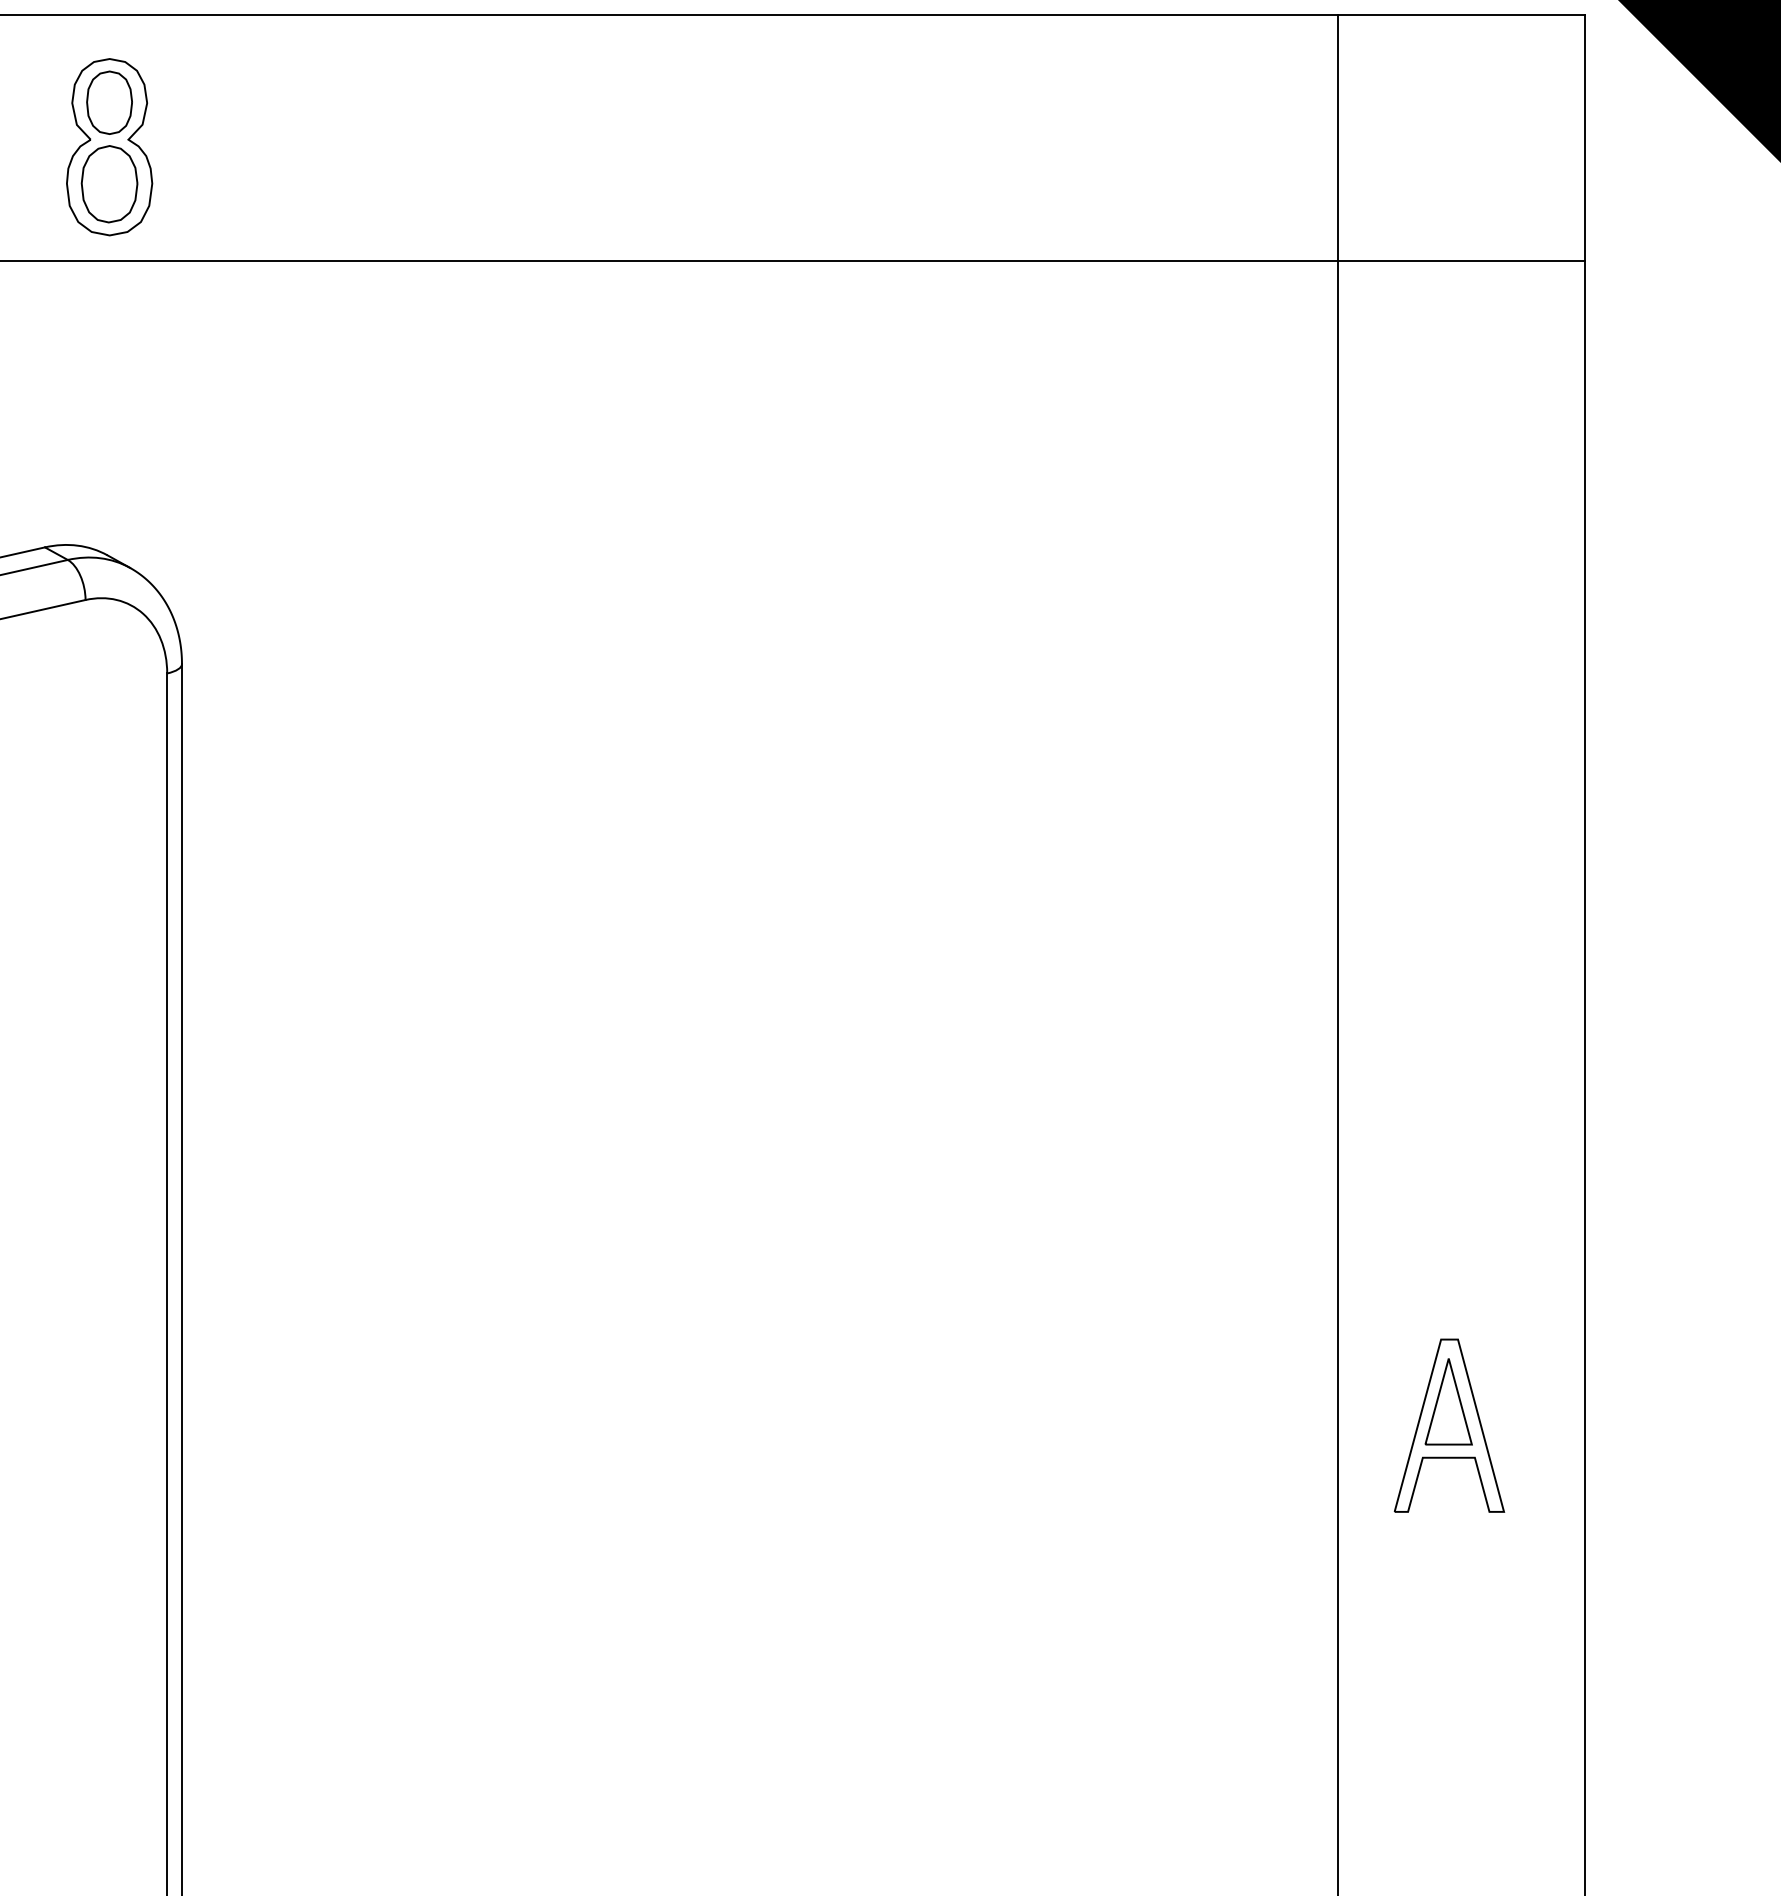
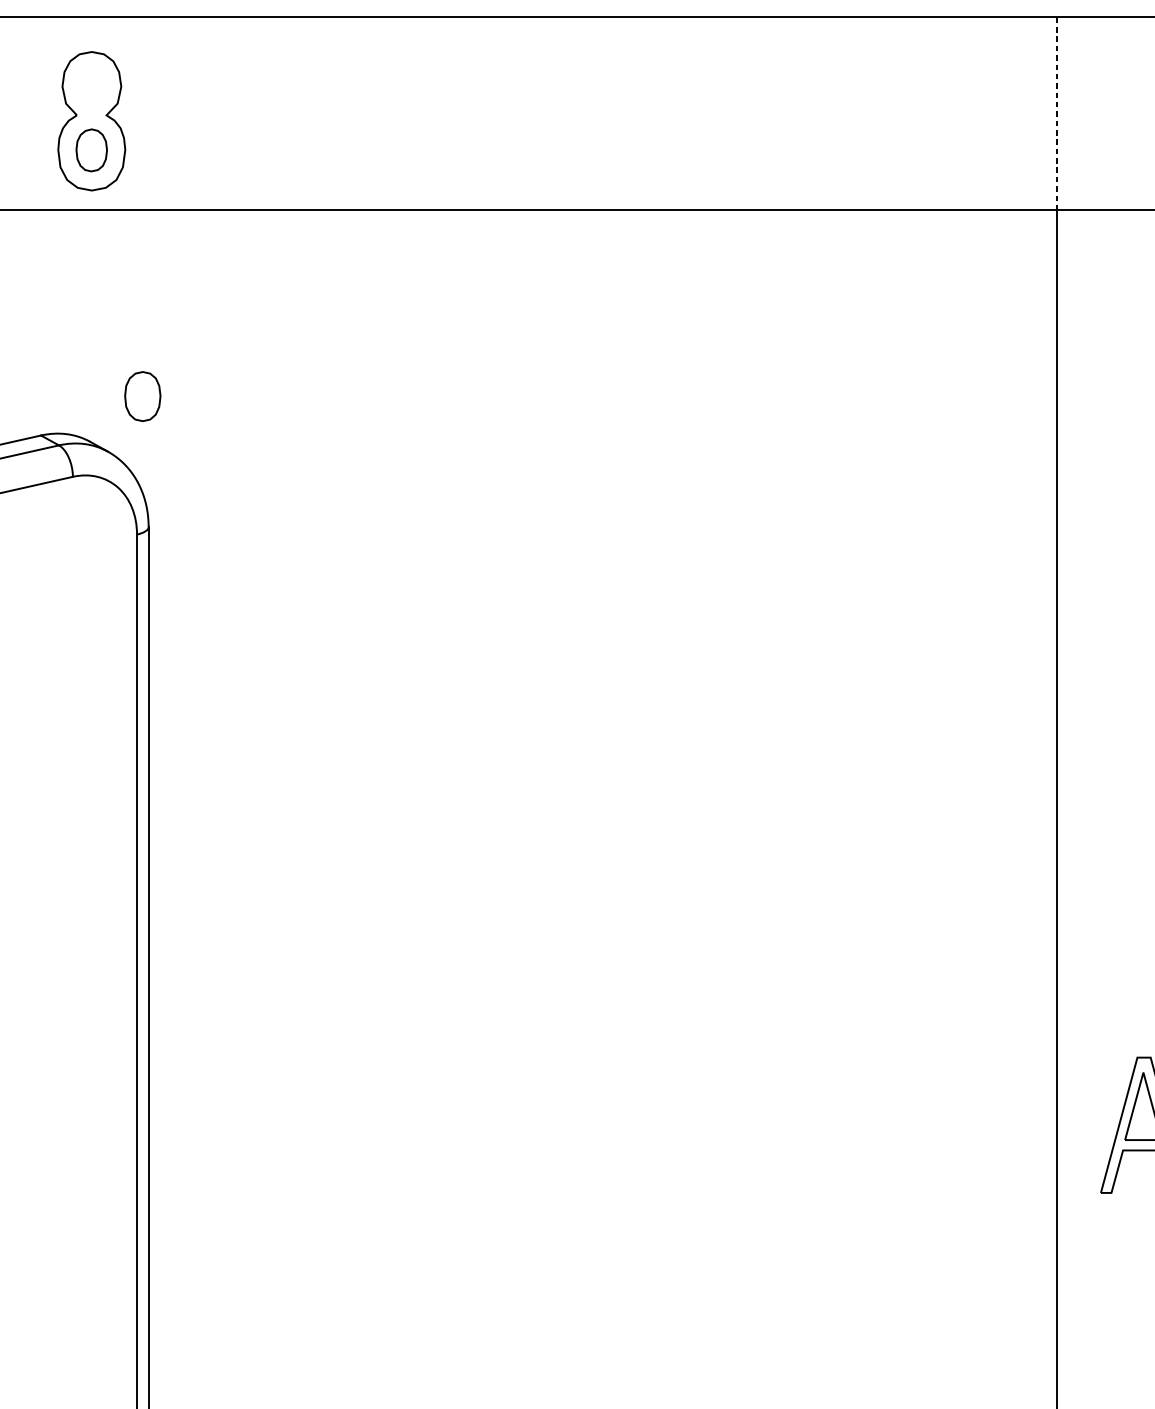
part: (109, 102) -> (142, 396), moved
line: (1338, 137) -> (1056, 113), solid -> dashed
part: (109, 184) -> (91, 150), size x0.7

